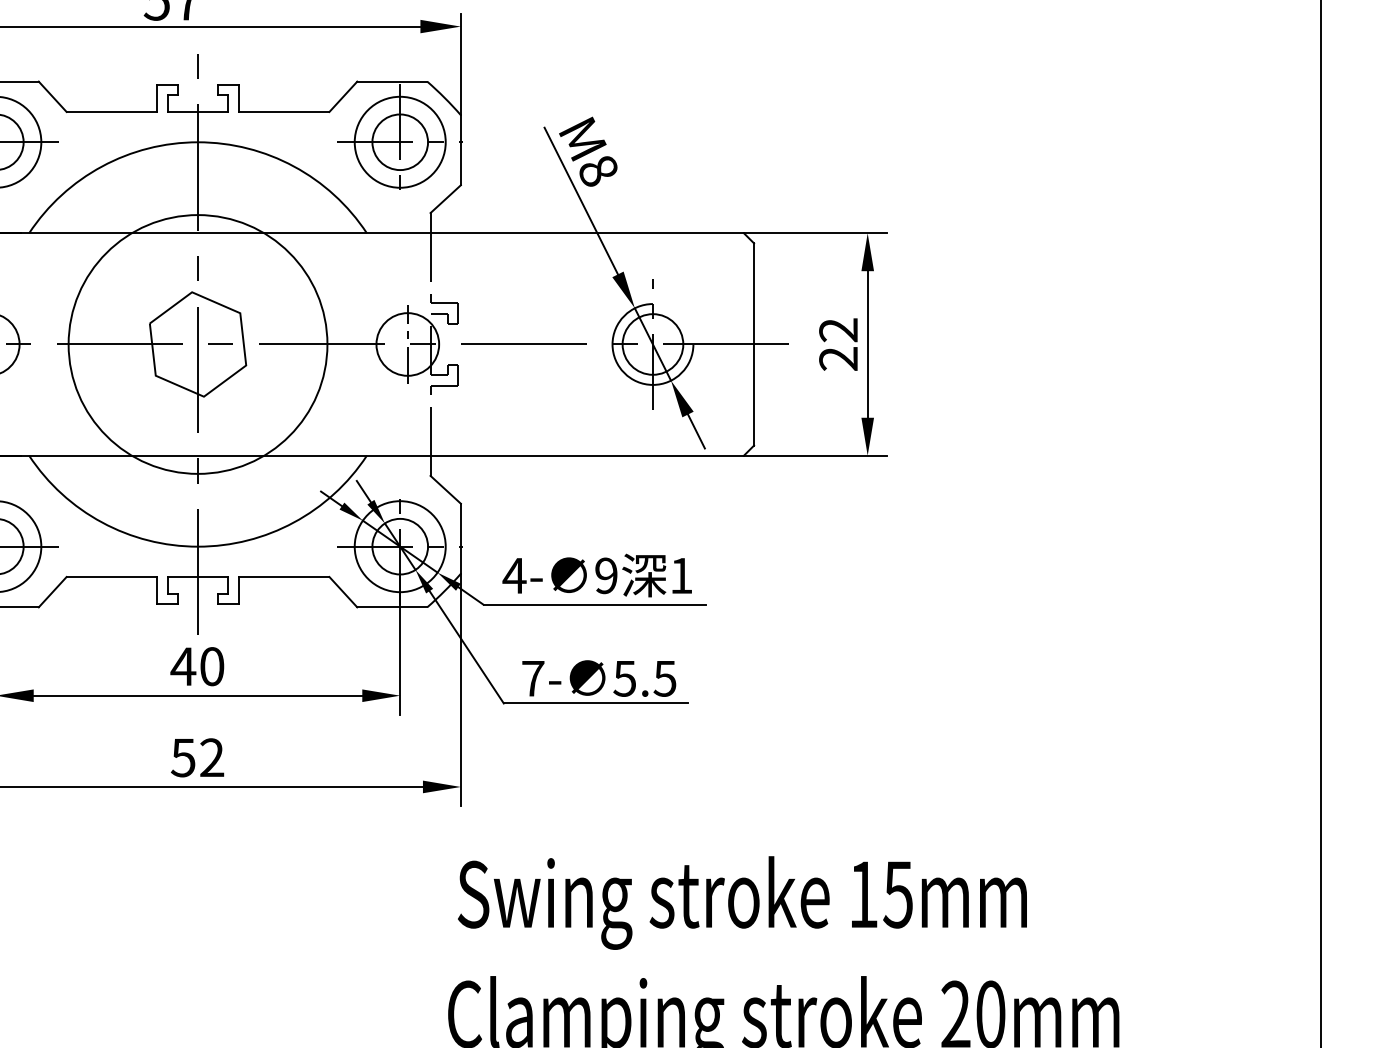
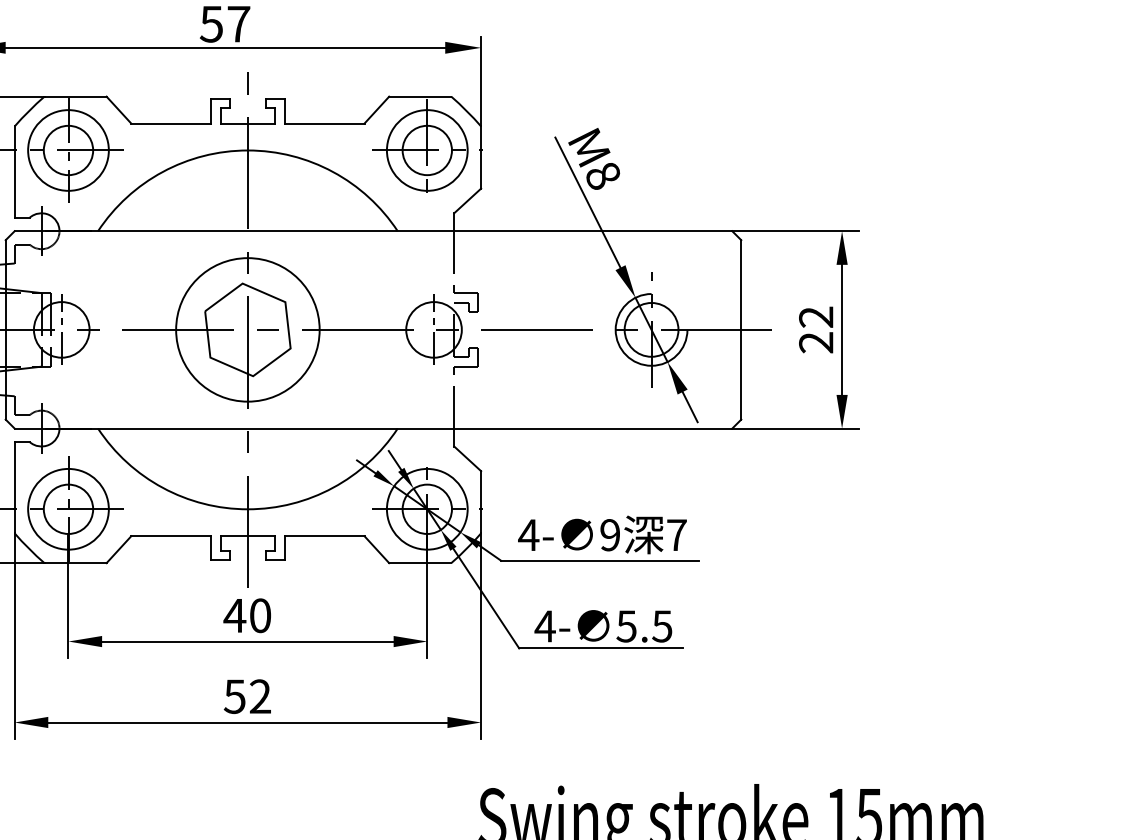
circle: (197, 344) -> (247, 329), size x0.62
text: (681, 575) -> (676, 534), 1 -> 7
text: (533, 678) -> (545, 626), 7- -> 4-

